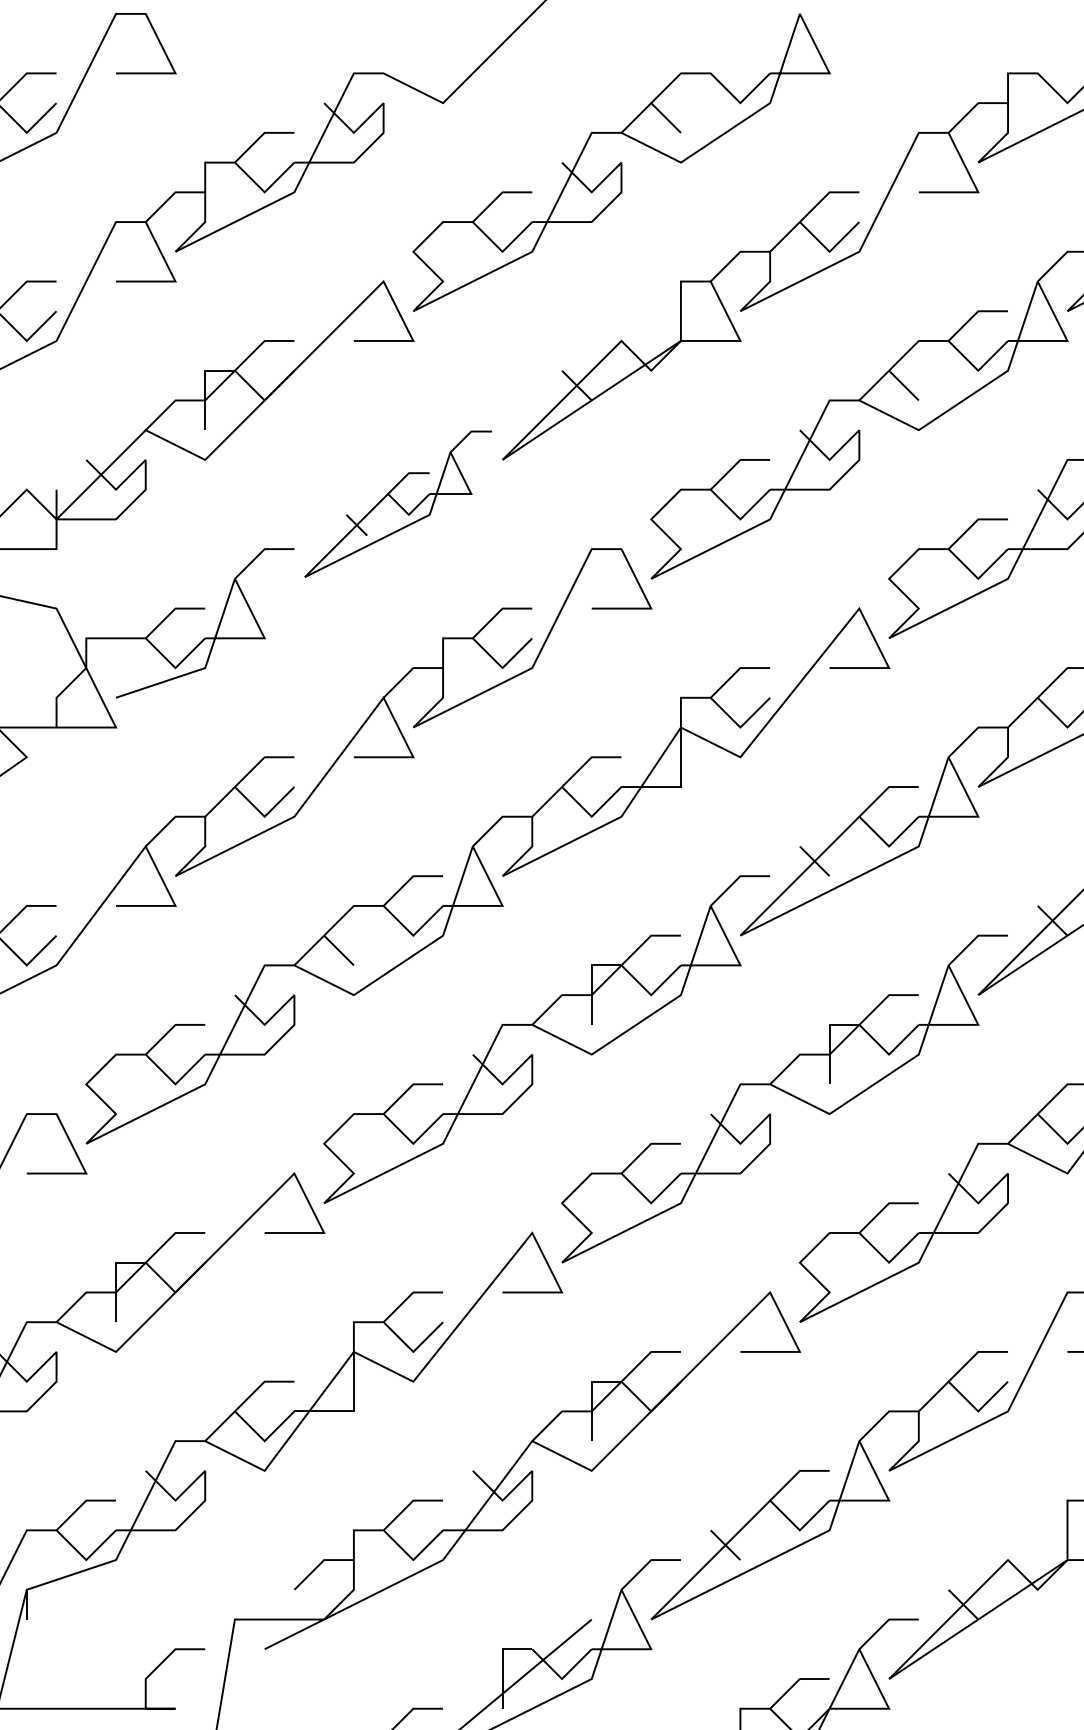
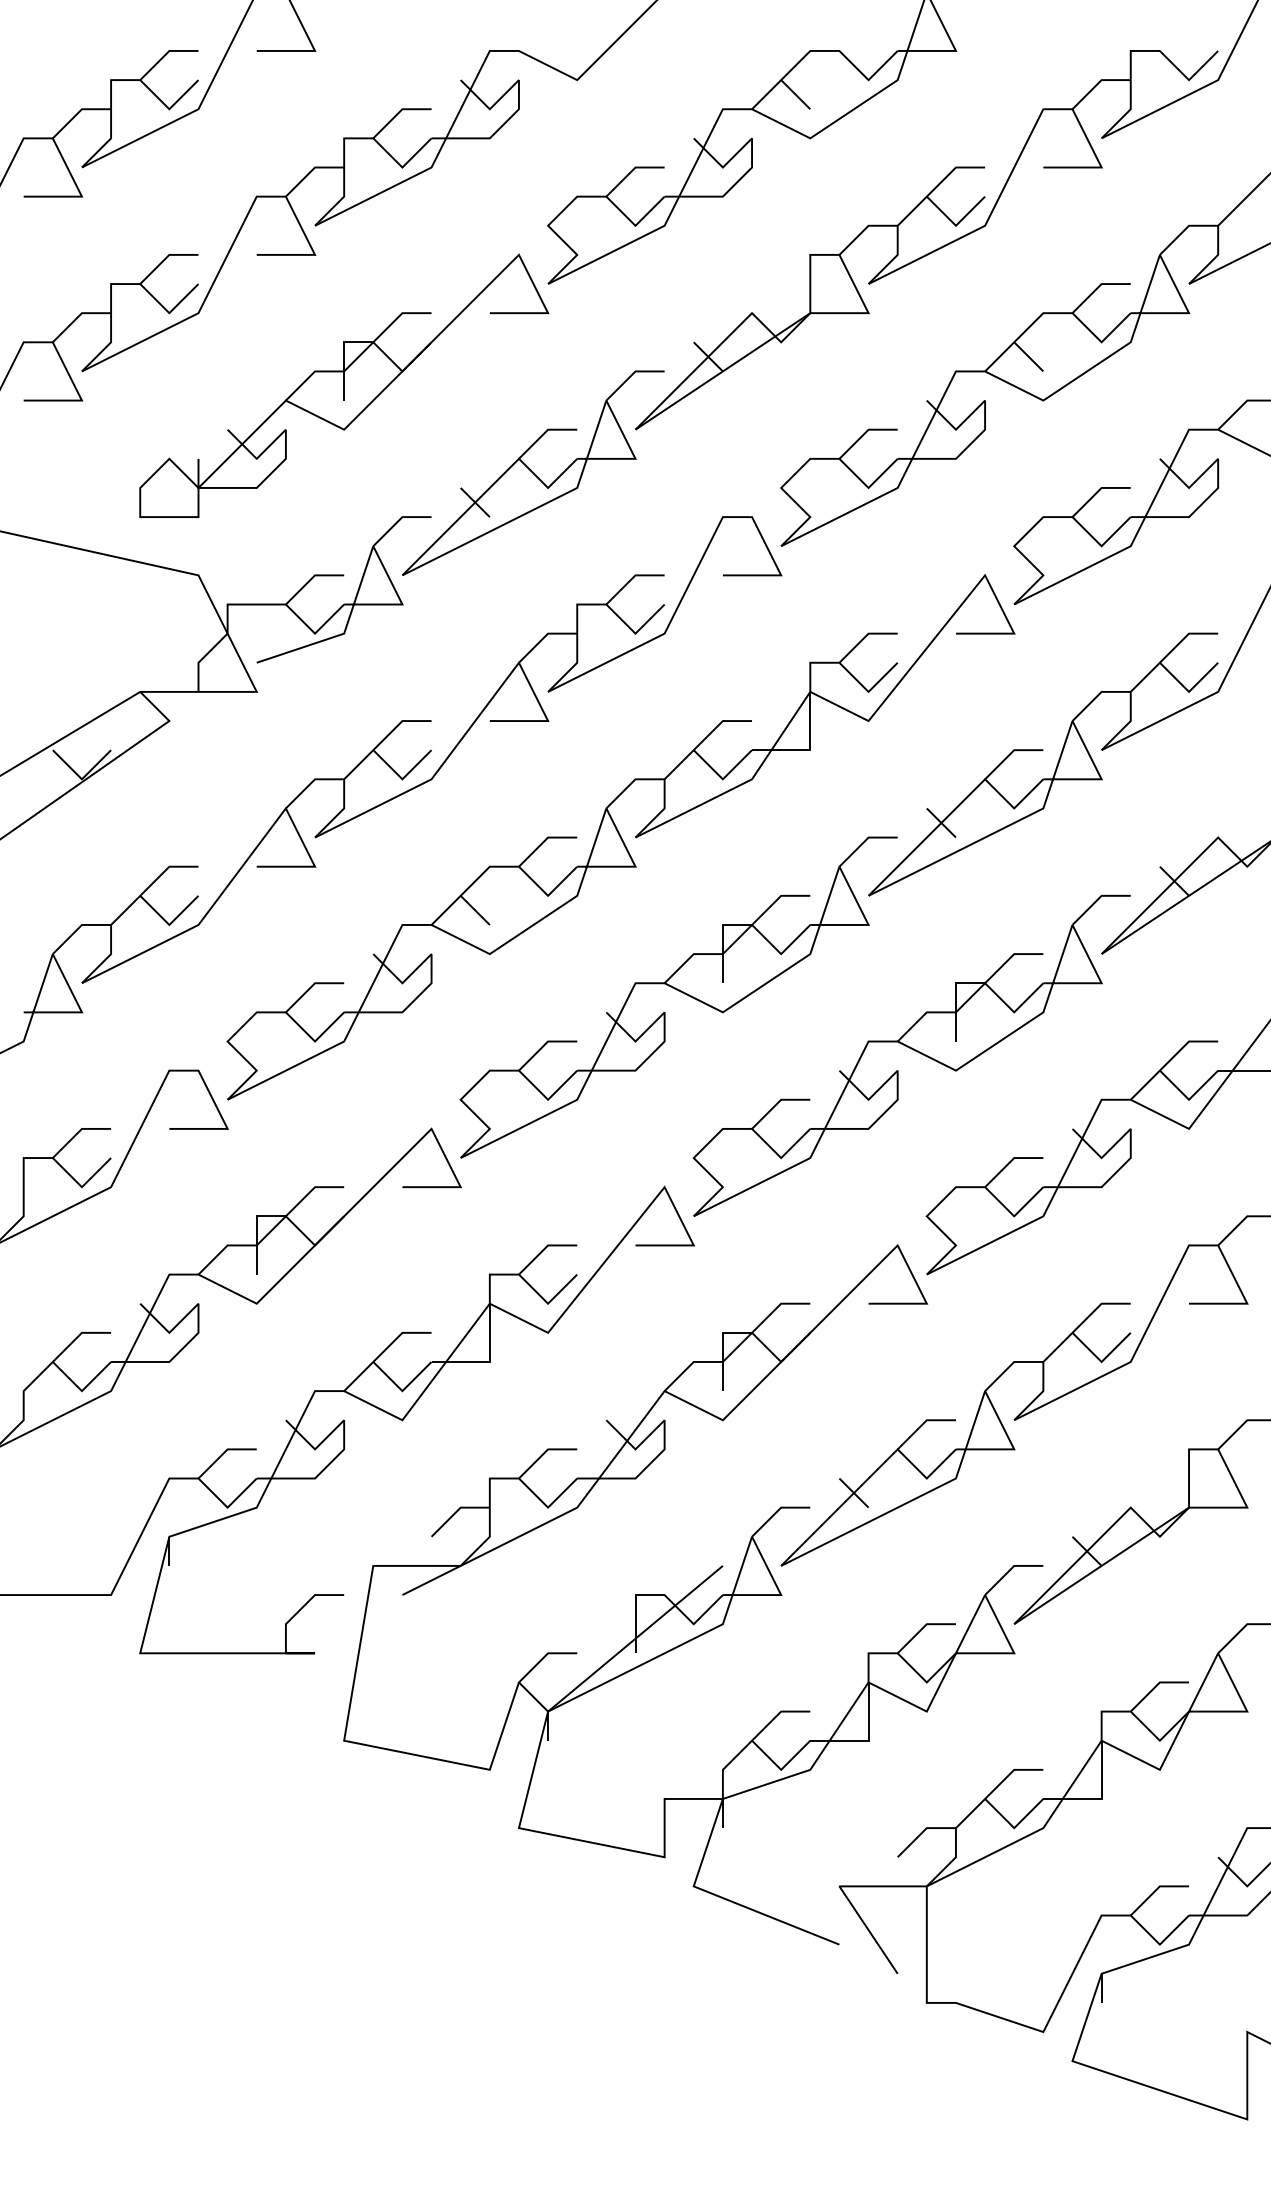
part: (398, 503) -> (533, 472), size x1.43

